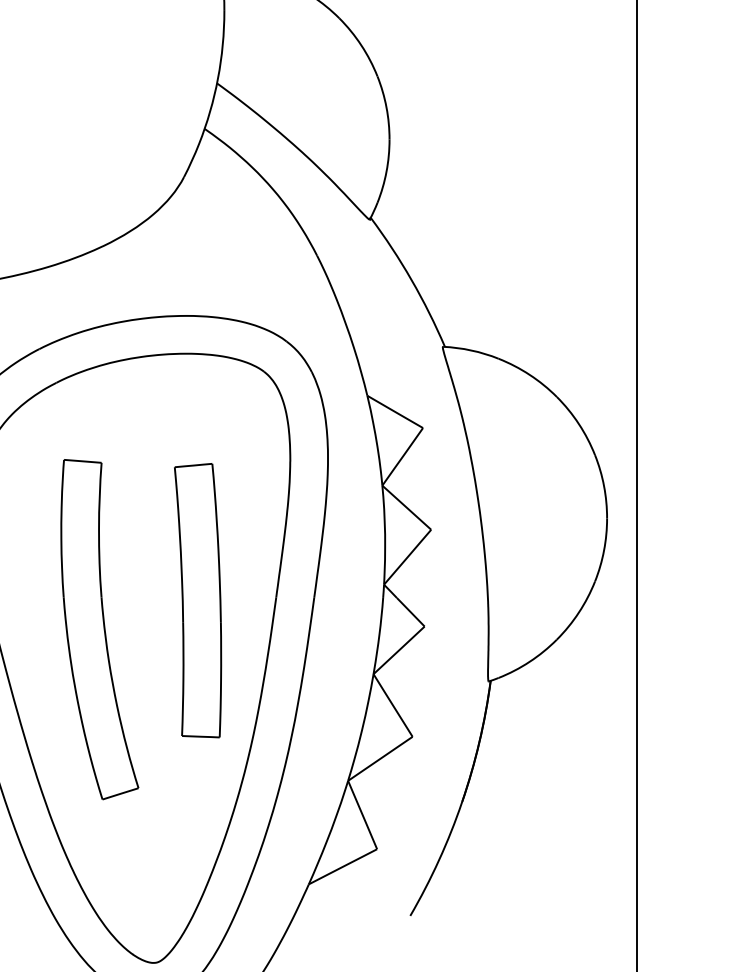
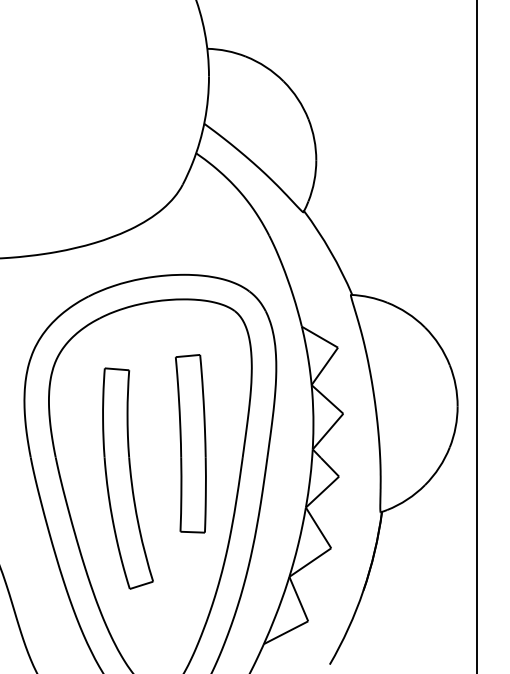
part: (197, 600) -> (190, 443), moved

